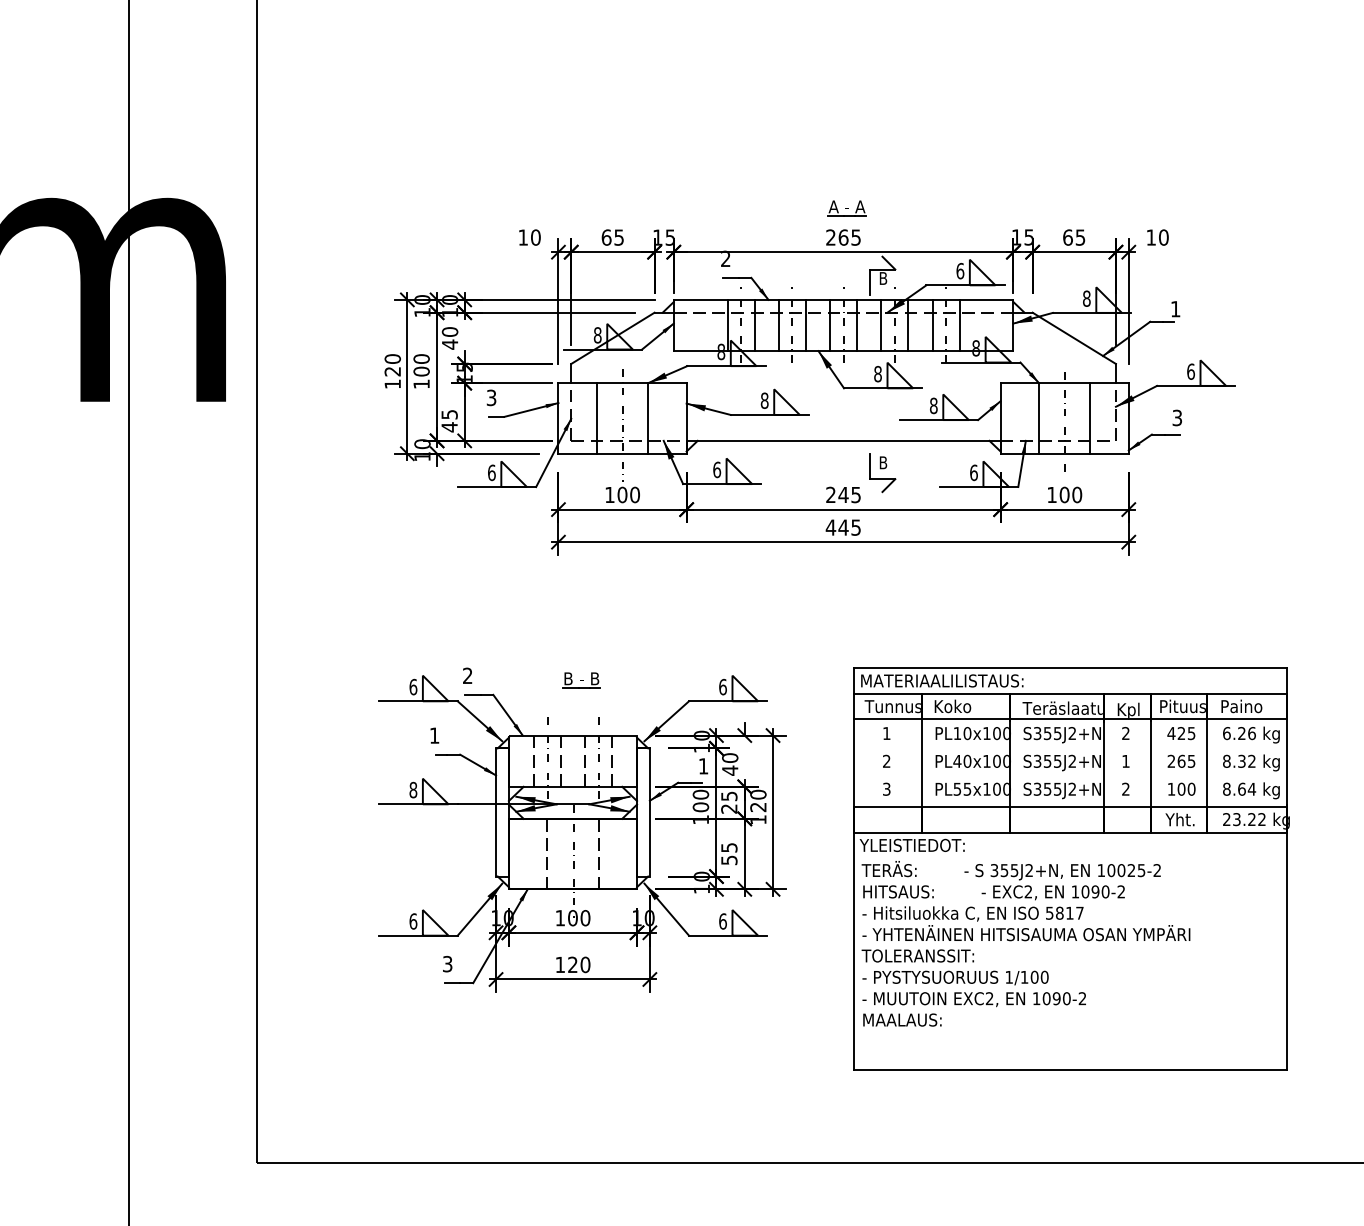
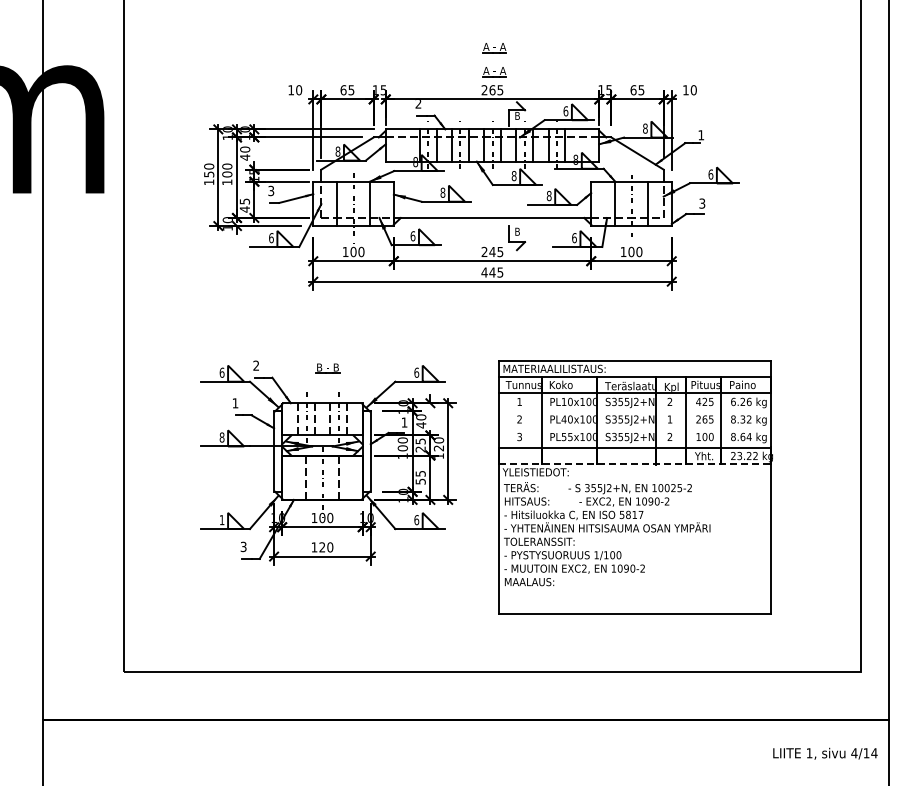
part: (846, 171) -> (494, 48), added
text: (393, 371) -> (209, 174), 120 -> 150
line: (1071, 833) -> (635, 464), solid -> dashed
text: (412, 922) -> (221, 520), 6 -> 1

